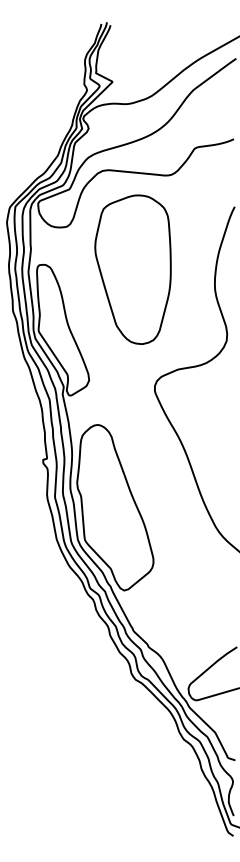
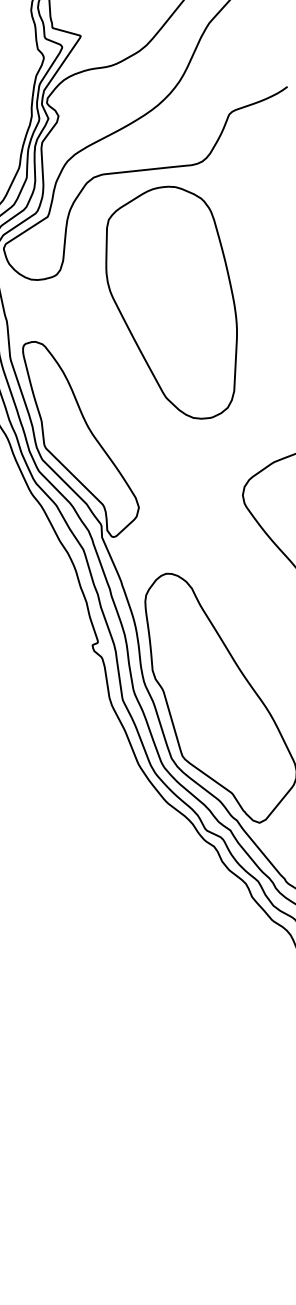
part: (132, 269) -> (172, 304), moved

